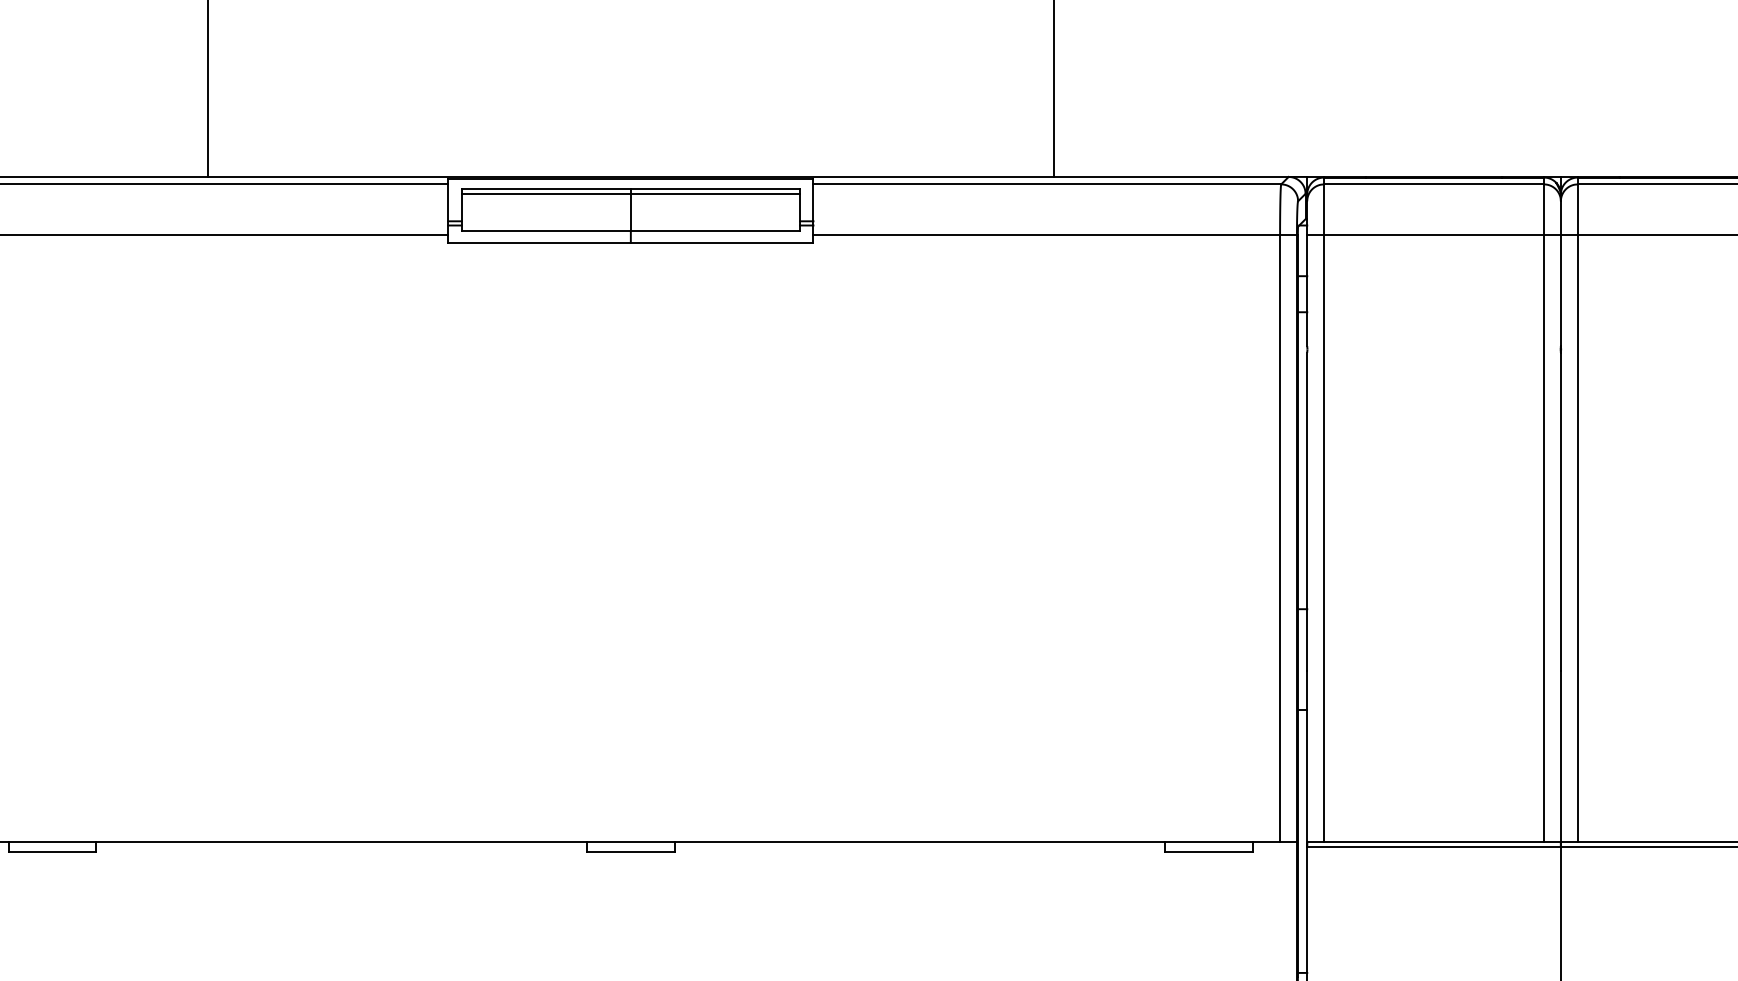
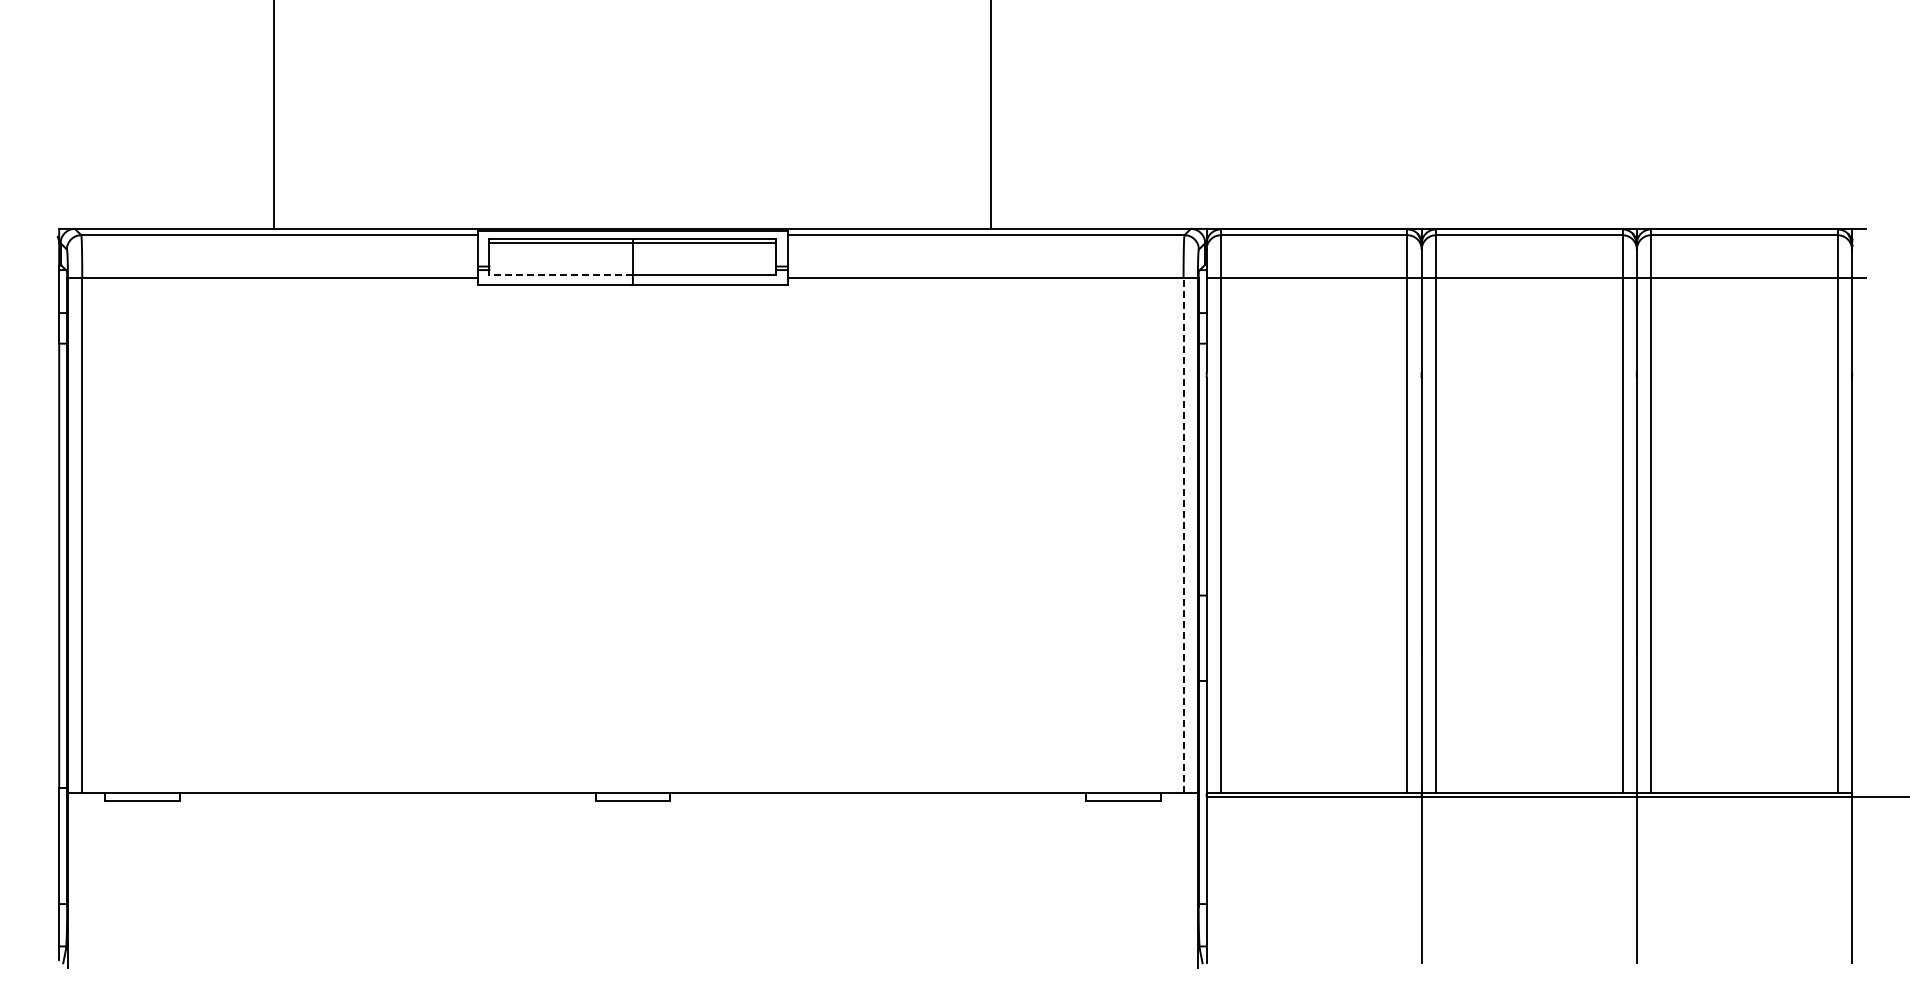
line: (546, 230) -> (561, 274), solid -> dashed
line: (1279, 537) -> (1183, 534), solid -> dashed

